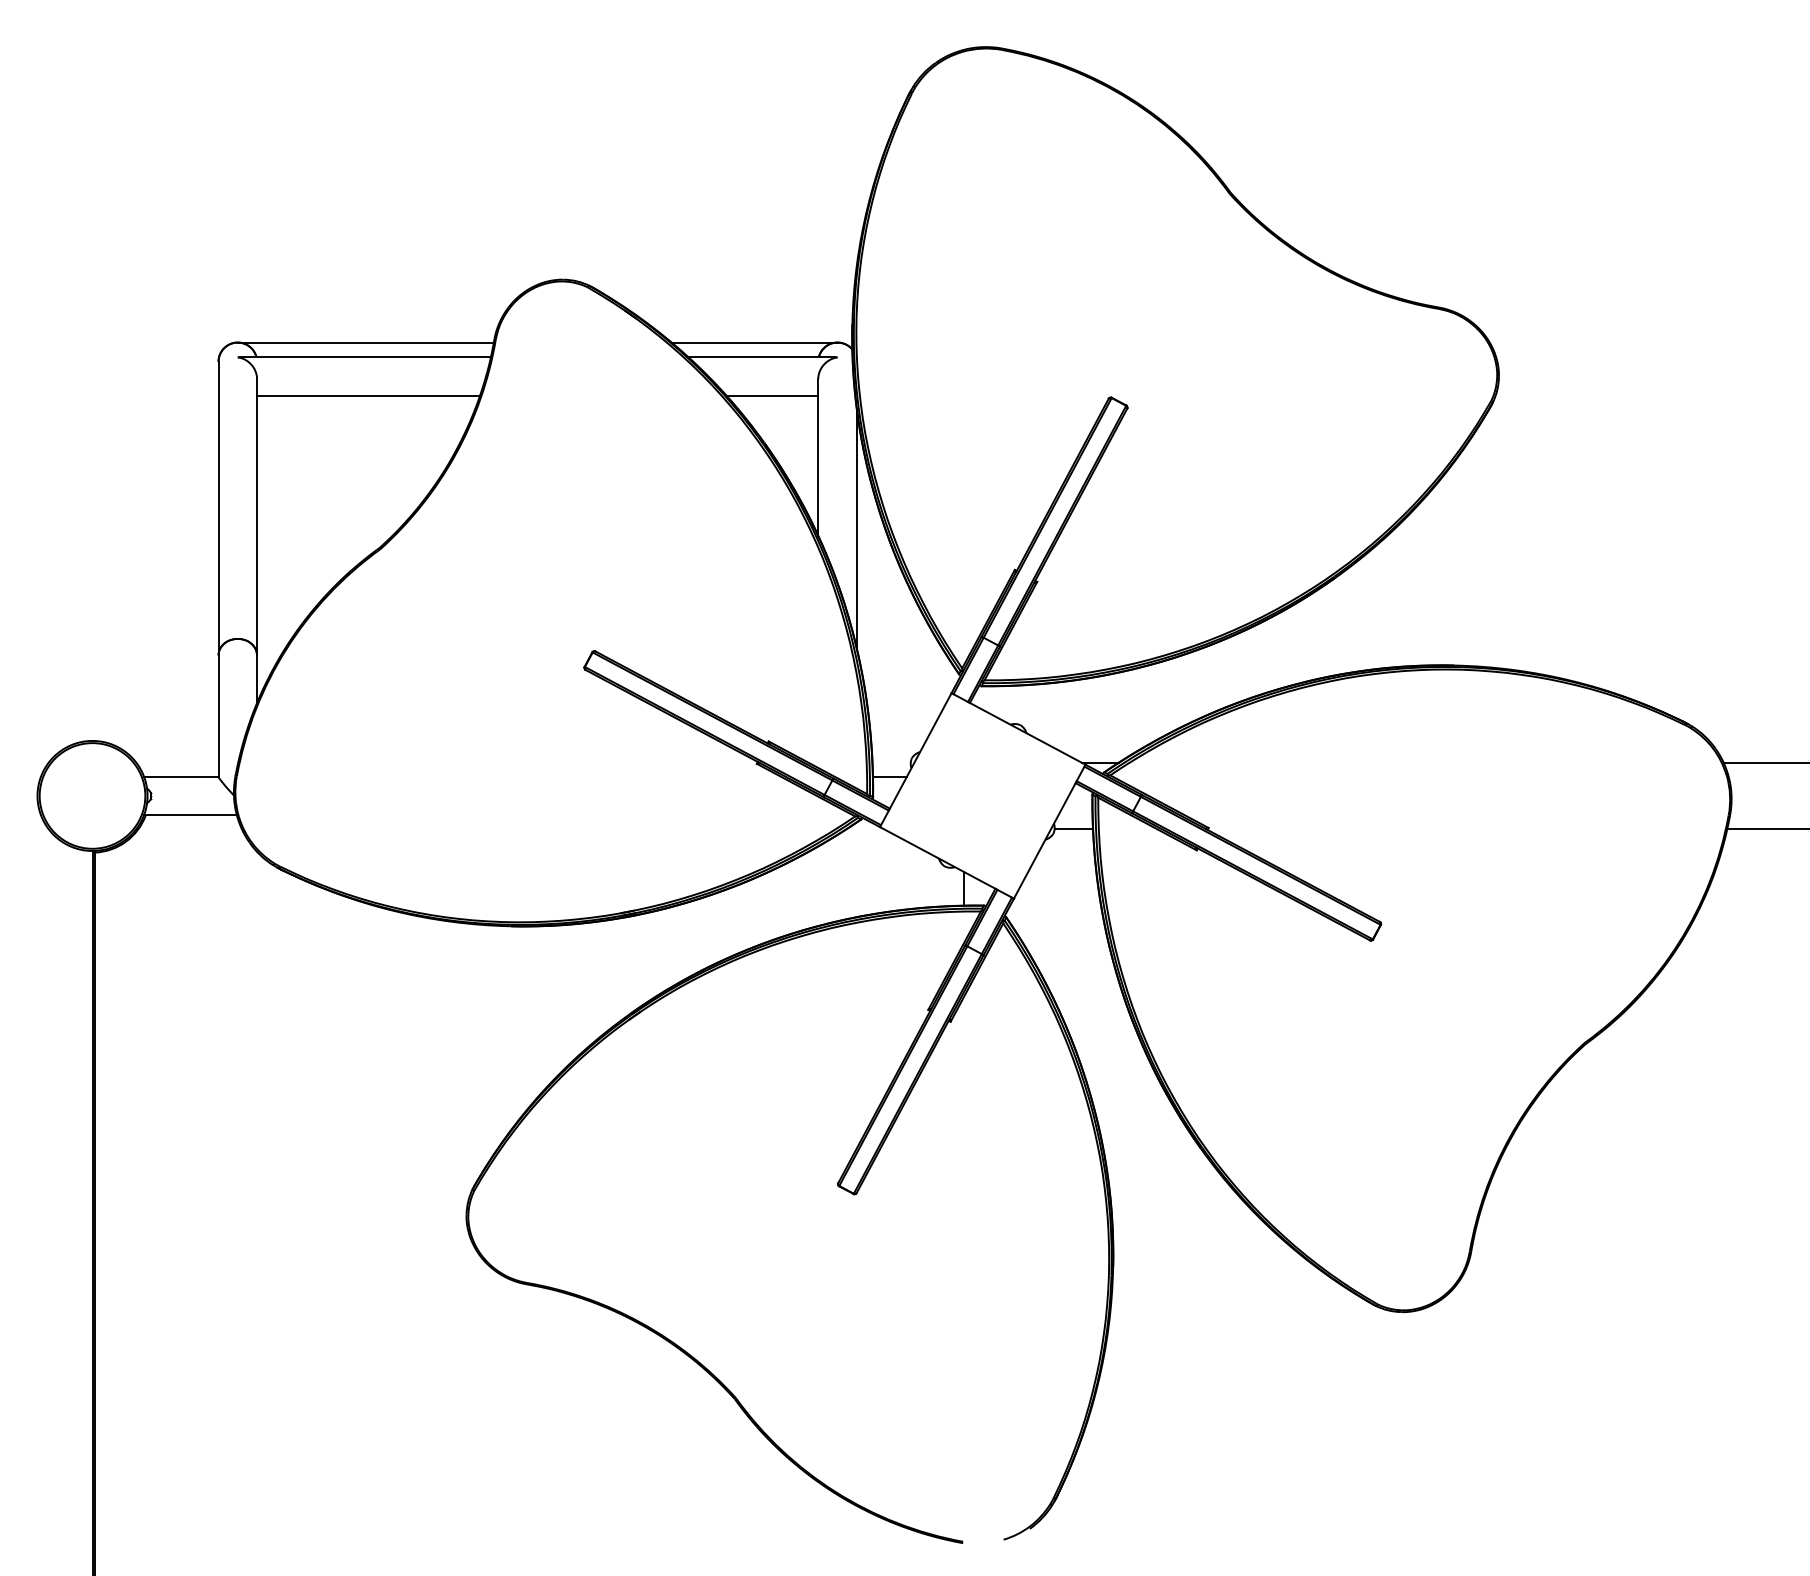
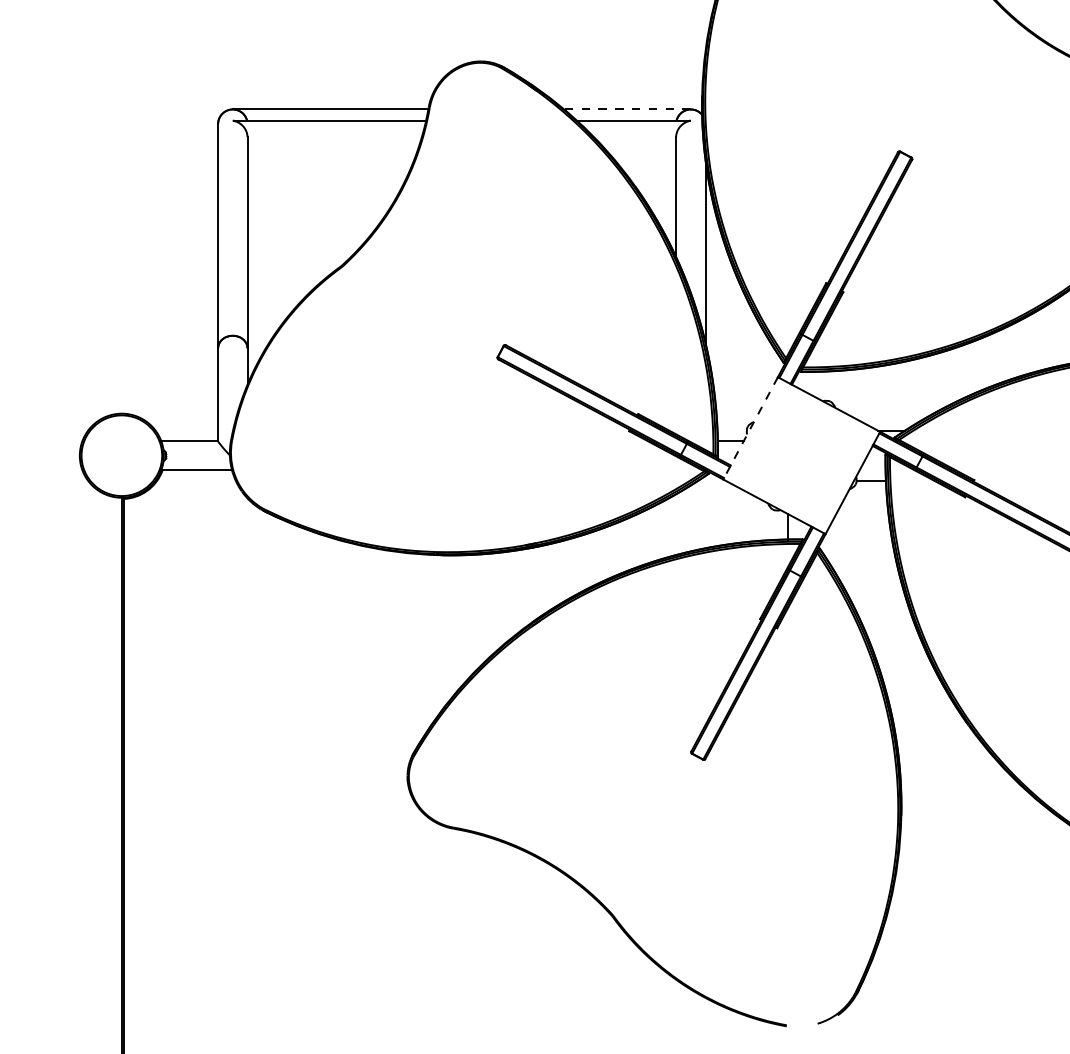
line: (754, 342) -> (627, 109), solid -> dashed
line: (368, 395) -> (332, 149), removed
line: (772, 395) -> (641, 149), removed
line: (915, 760) -> (750, 428), solid -> dashed

